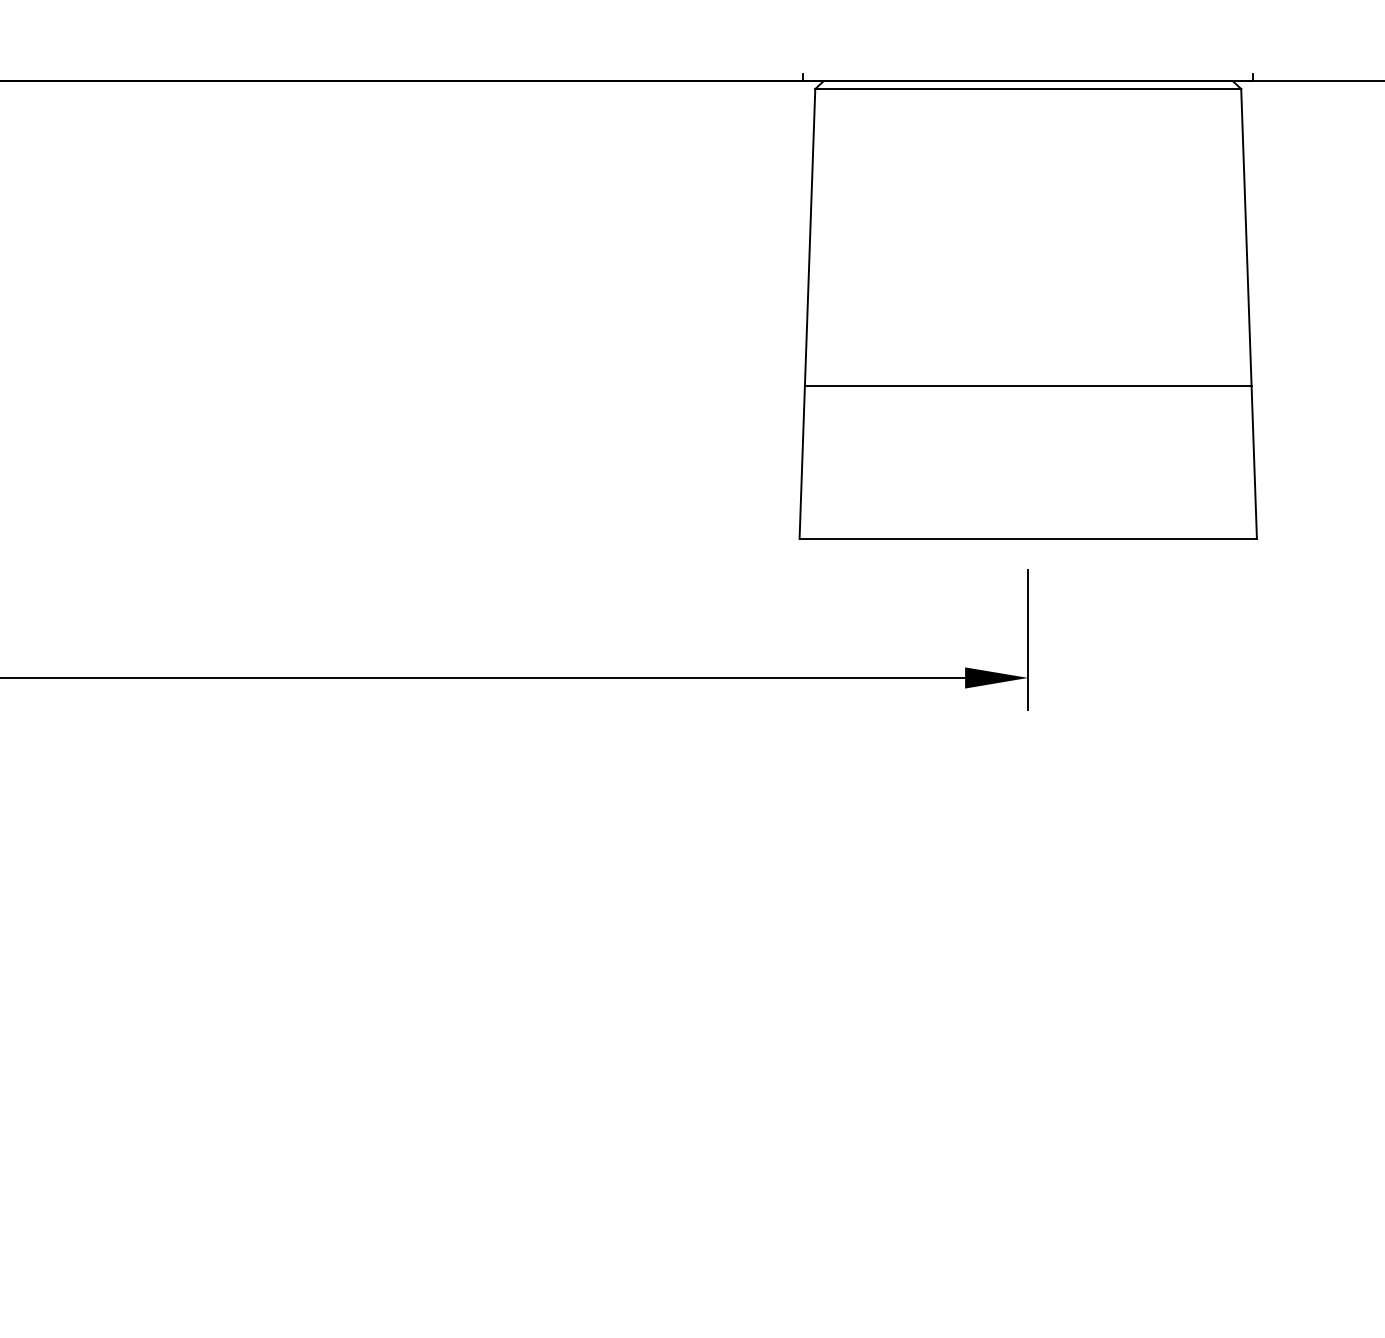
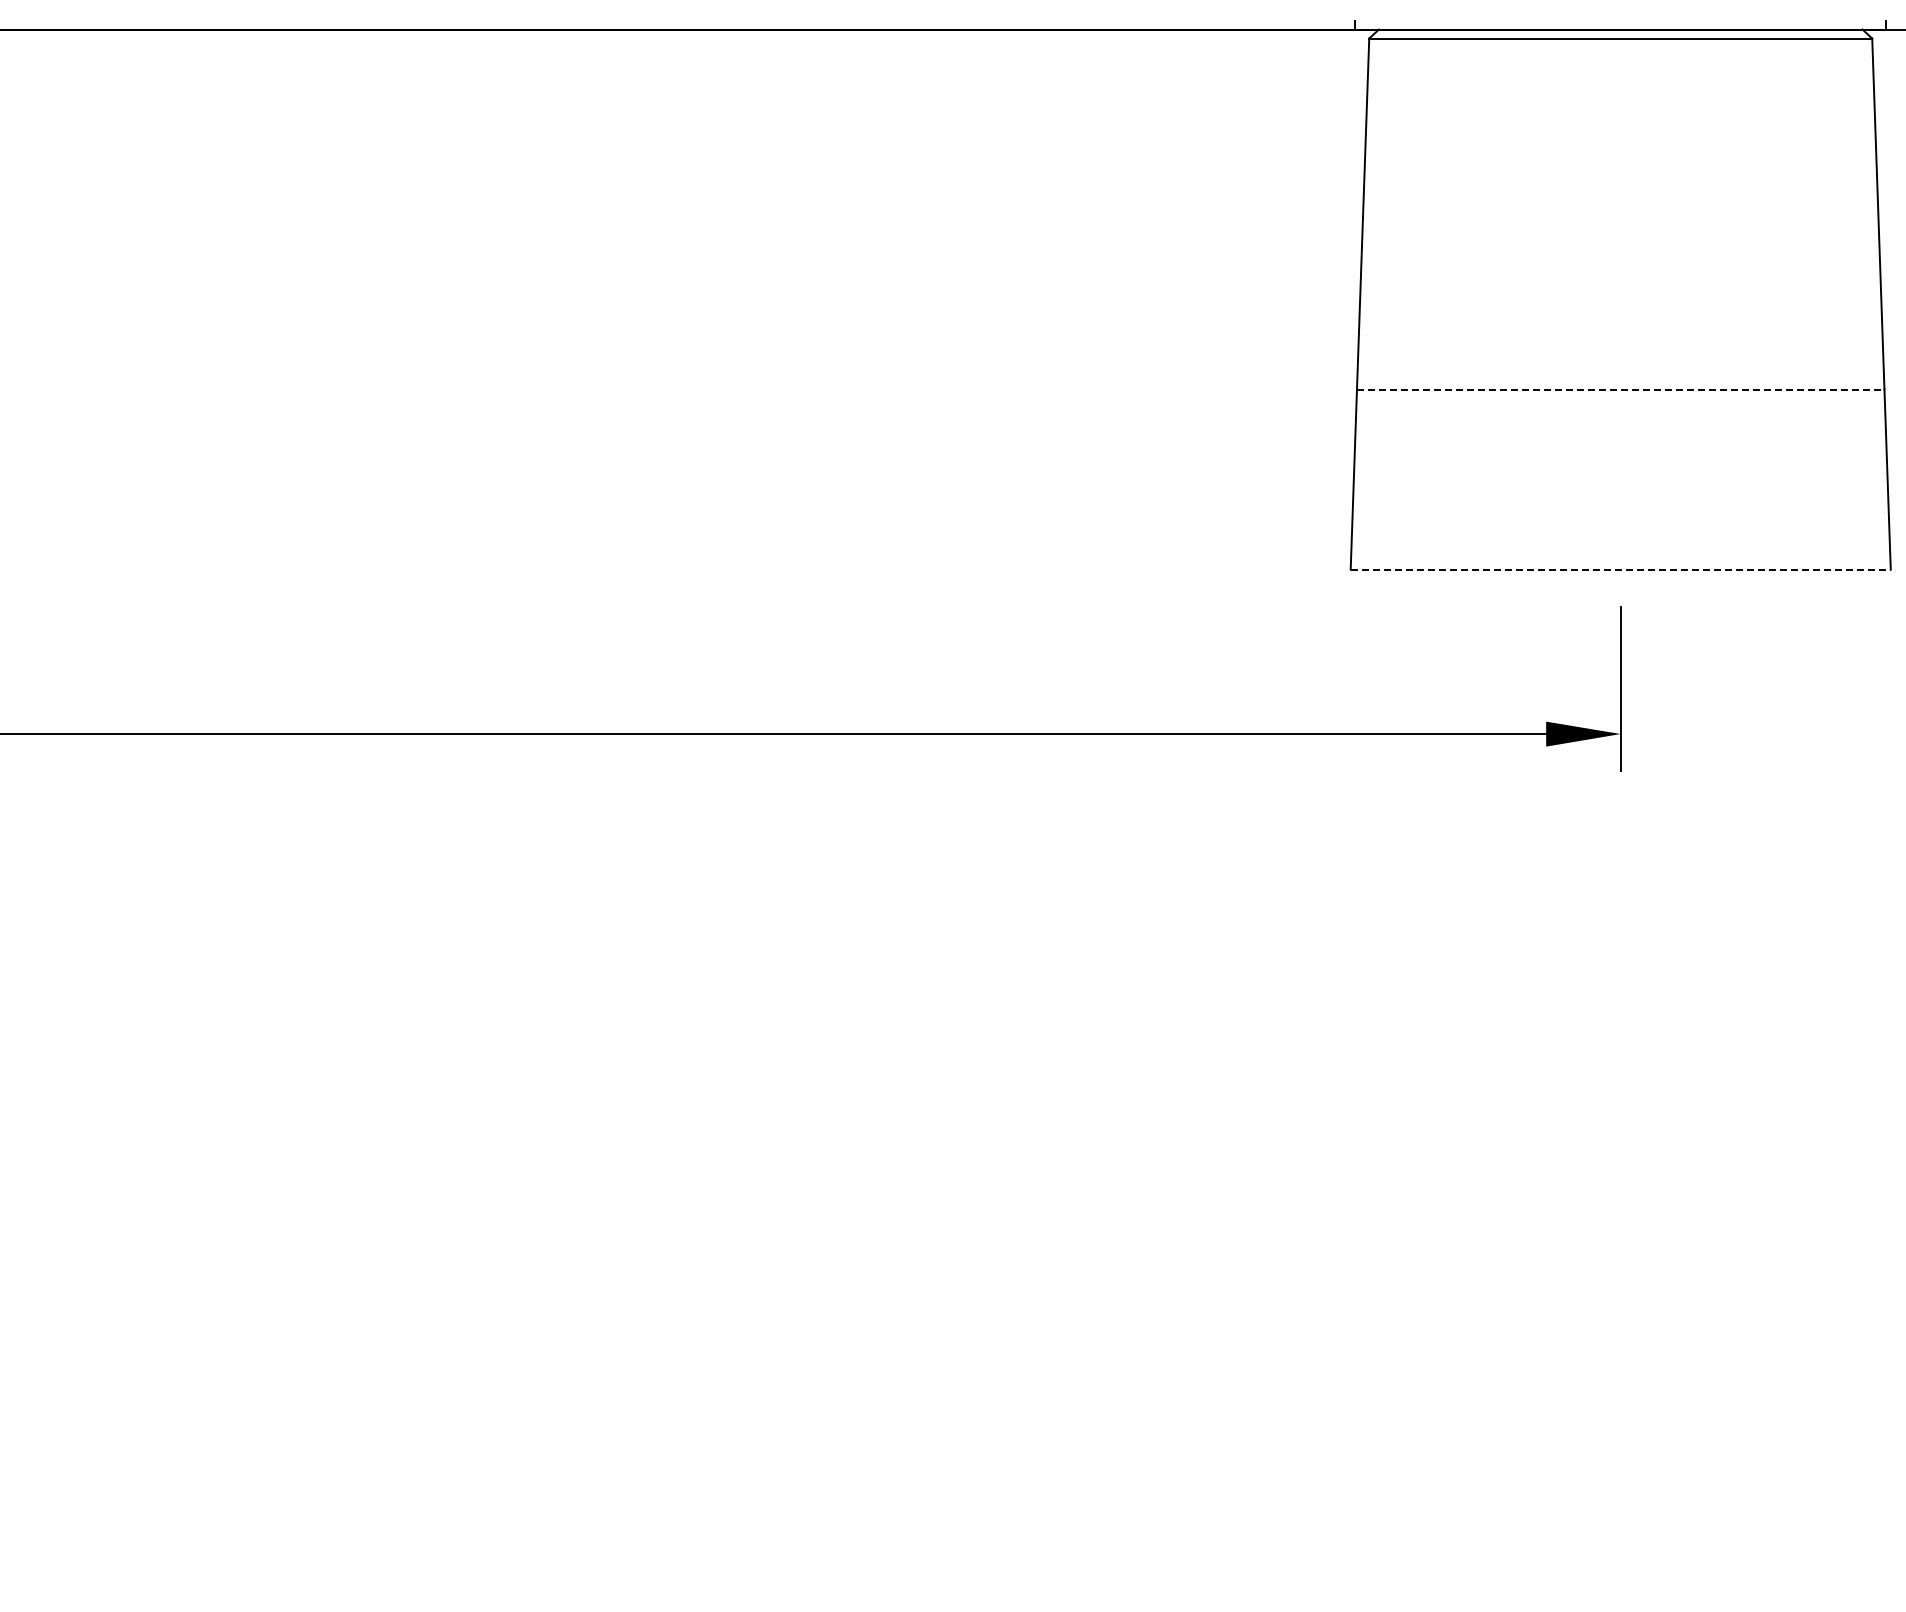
line: (1028, 386) -> (1620, 389), solid -> dashed
line: (1028, 538) -> (1621, 569), solid -> dashed

